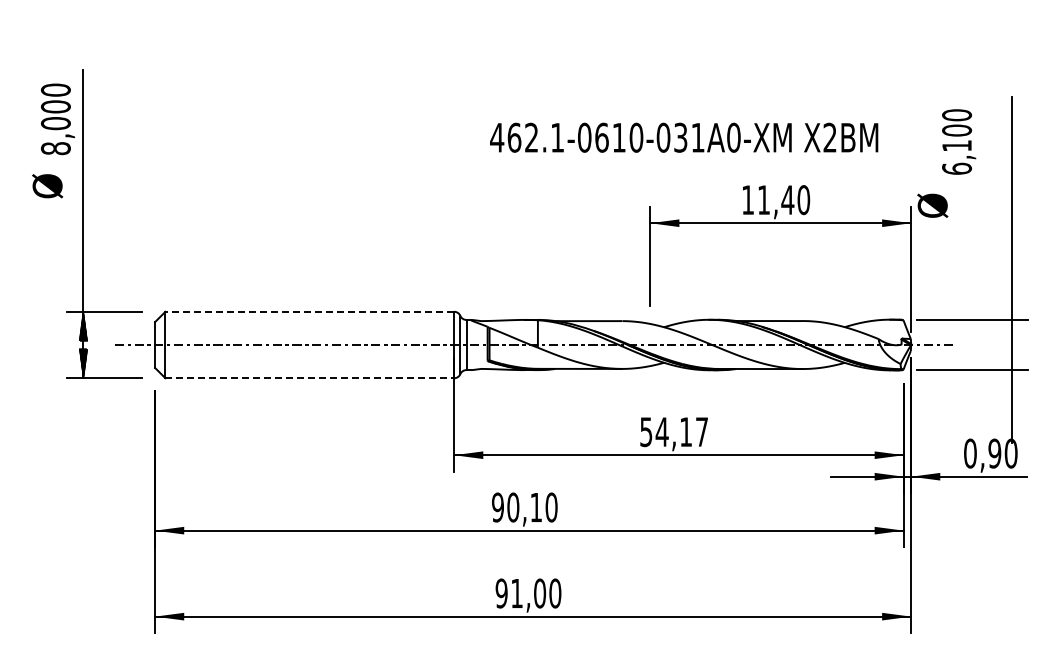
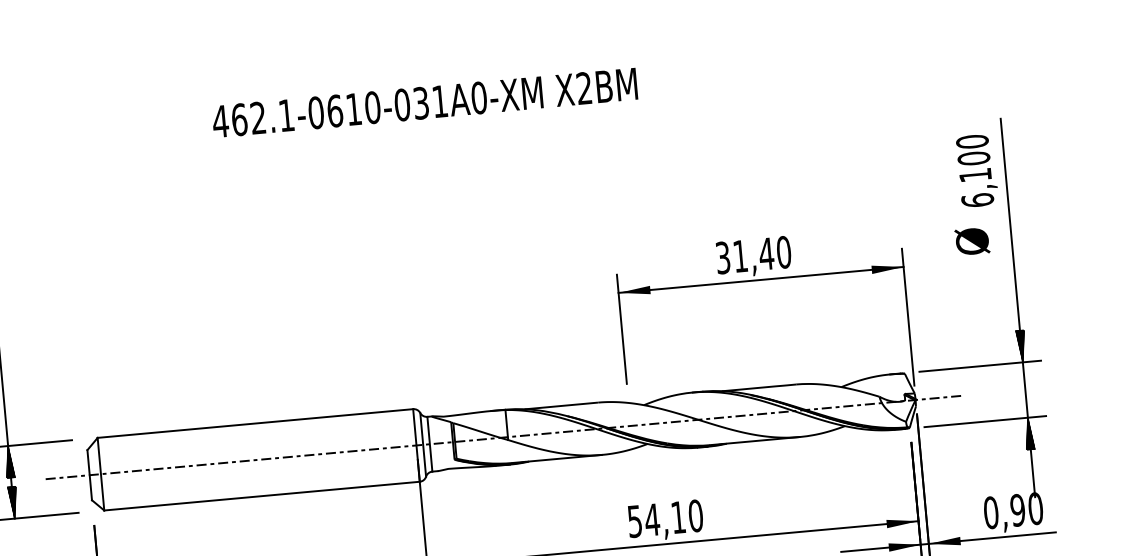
text: (684, 137) -> (425, 102), moved
text: (959, 141) -> (977, 170), moved
text: (747, 200) -> (722, 258), 11,40 -> 31,40
text: (932, 205) -> (972, 241), moved
hatch: (1011, 304) -> (1021, 345), added
line: (309, 311) -> (255, 423), dashed -> solid
line: (310, 378) -> (262, 496), dashed -> solid
hatch: (1011, 384) -> (1029, 433), added
text: (701, 432) -> (695, 516), 54,17 -> 54,10

